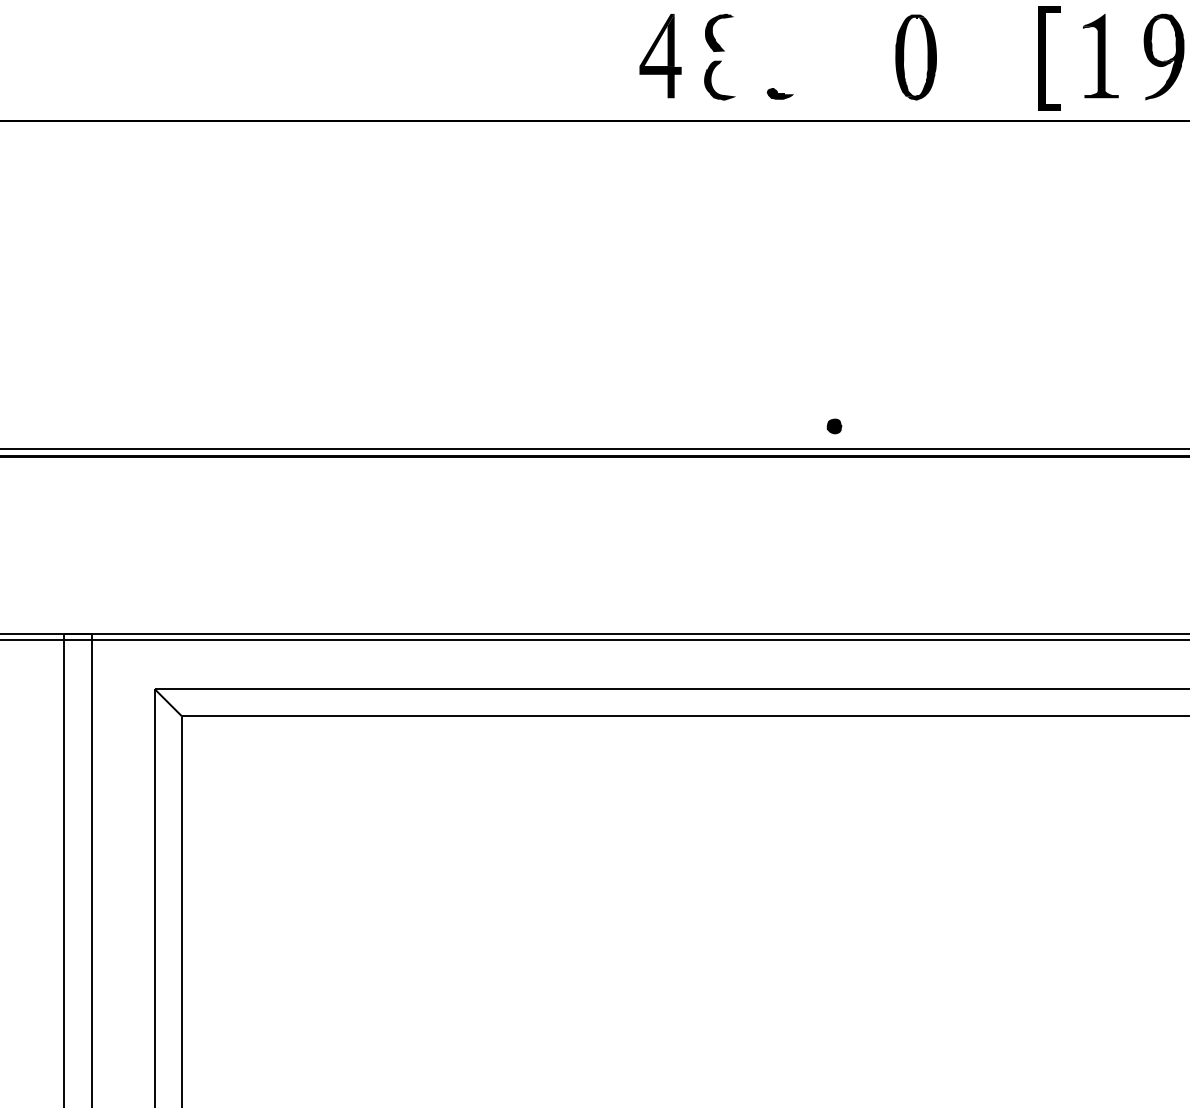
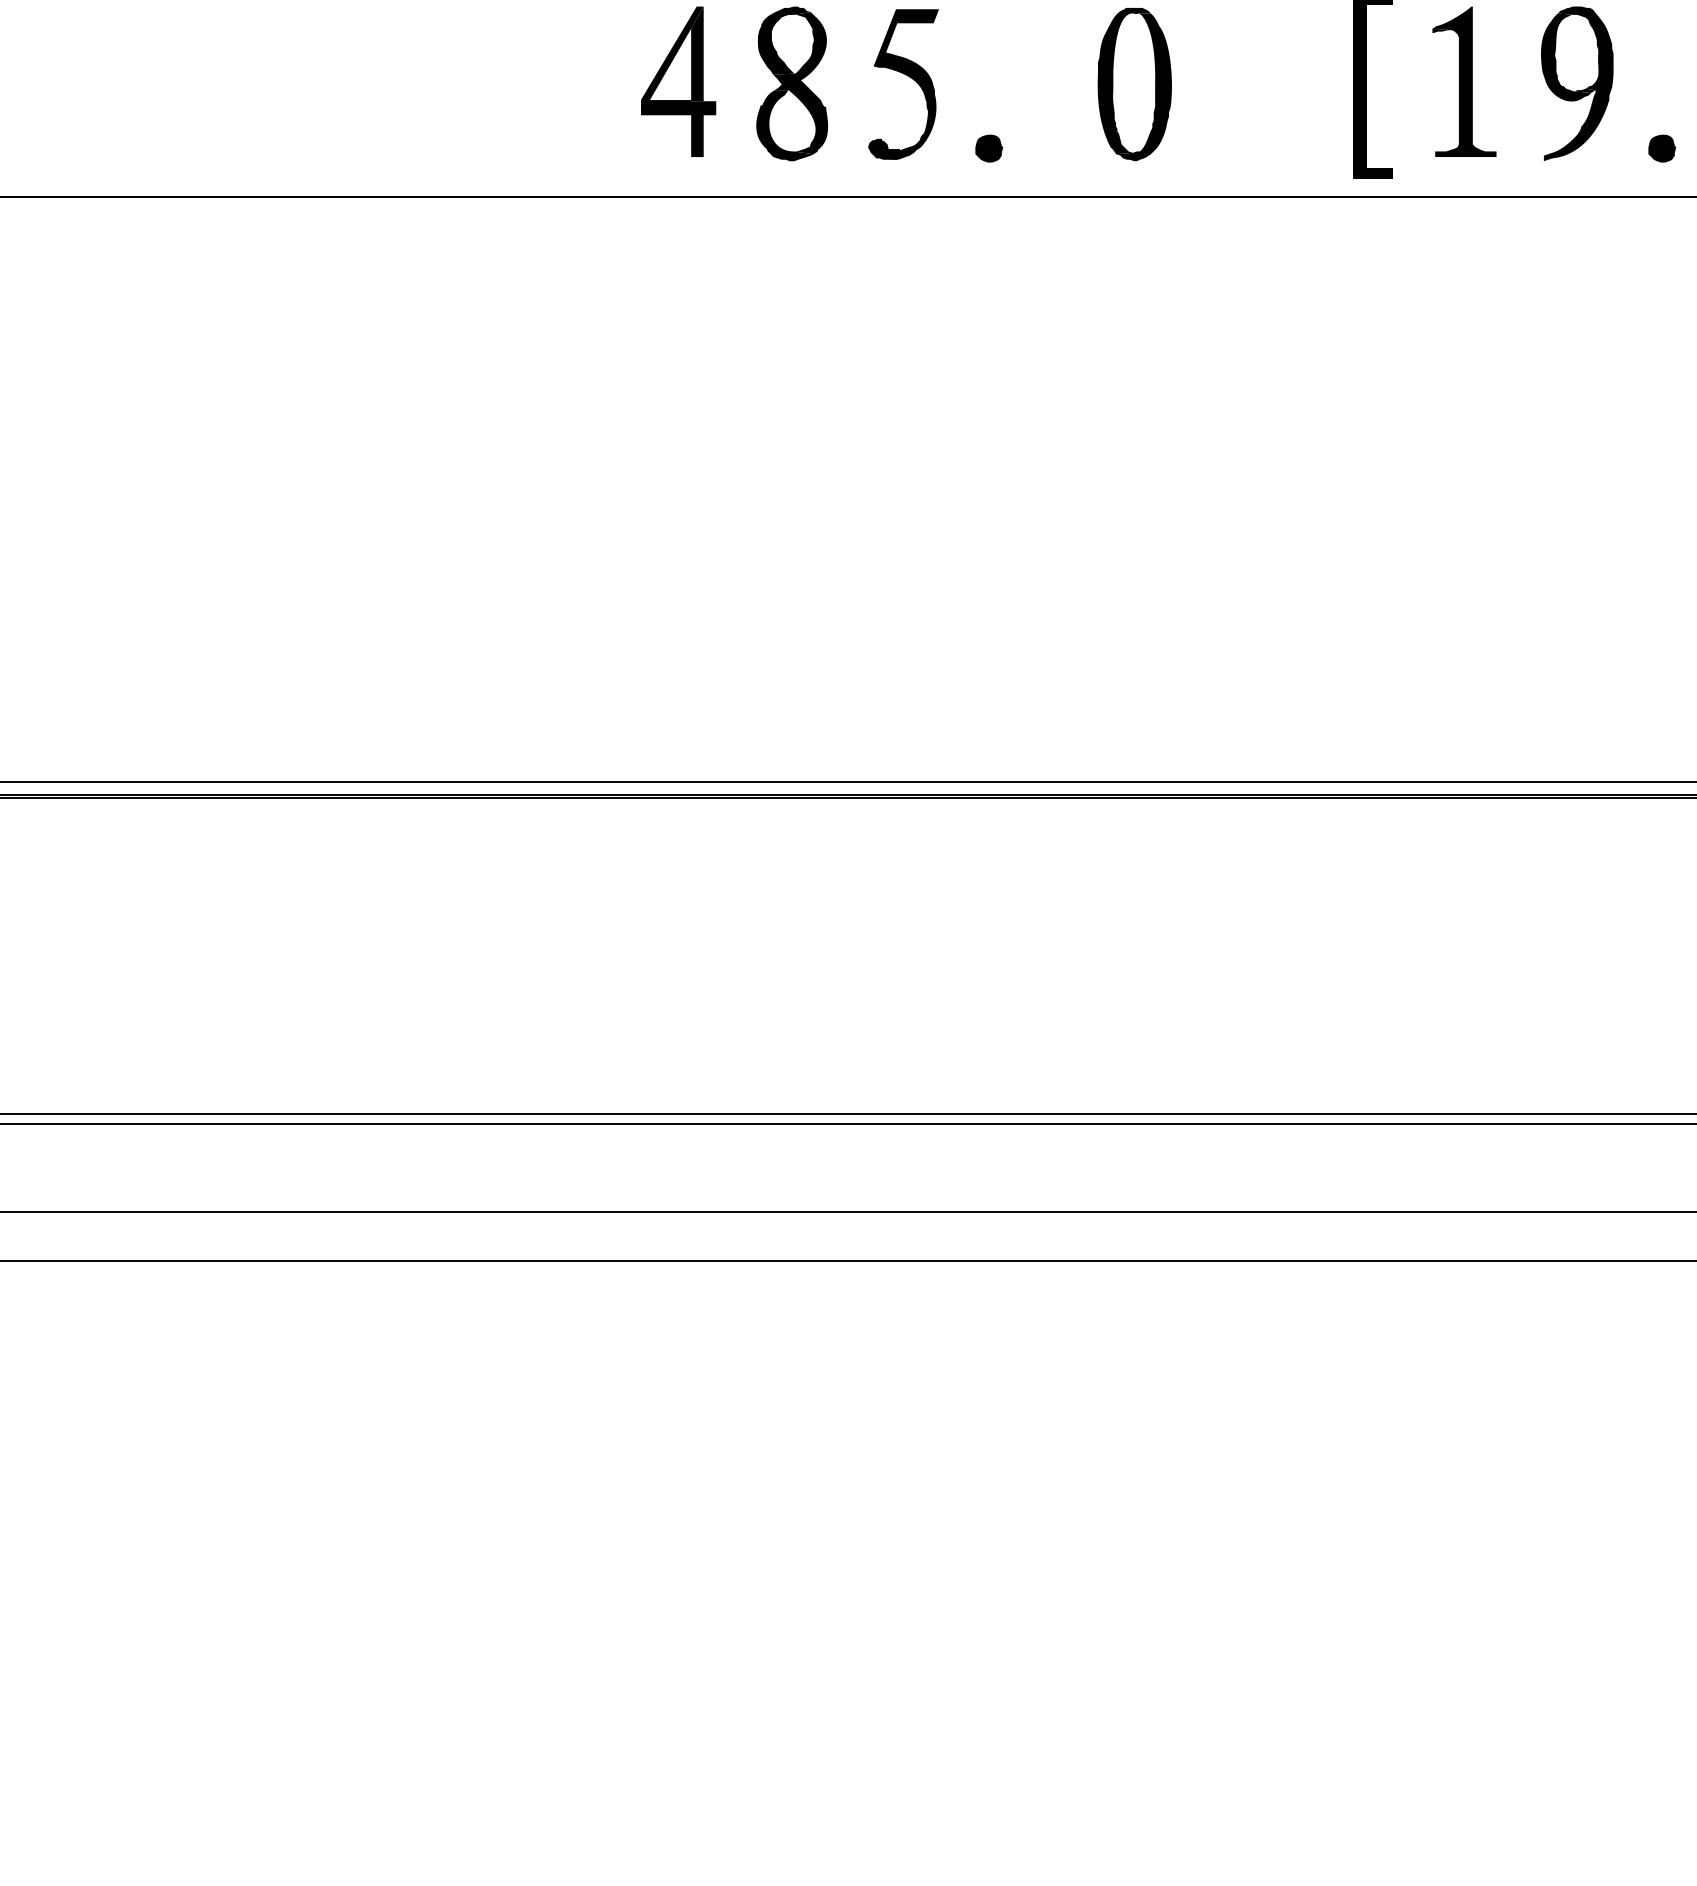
fill: (787, 54) -> (905, 79), added
fill: (728, 56) -> (799, 82), added
part: (834, 426) -> (989, 148), moved

